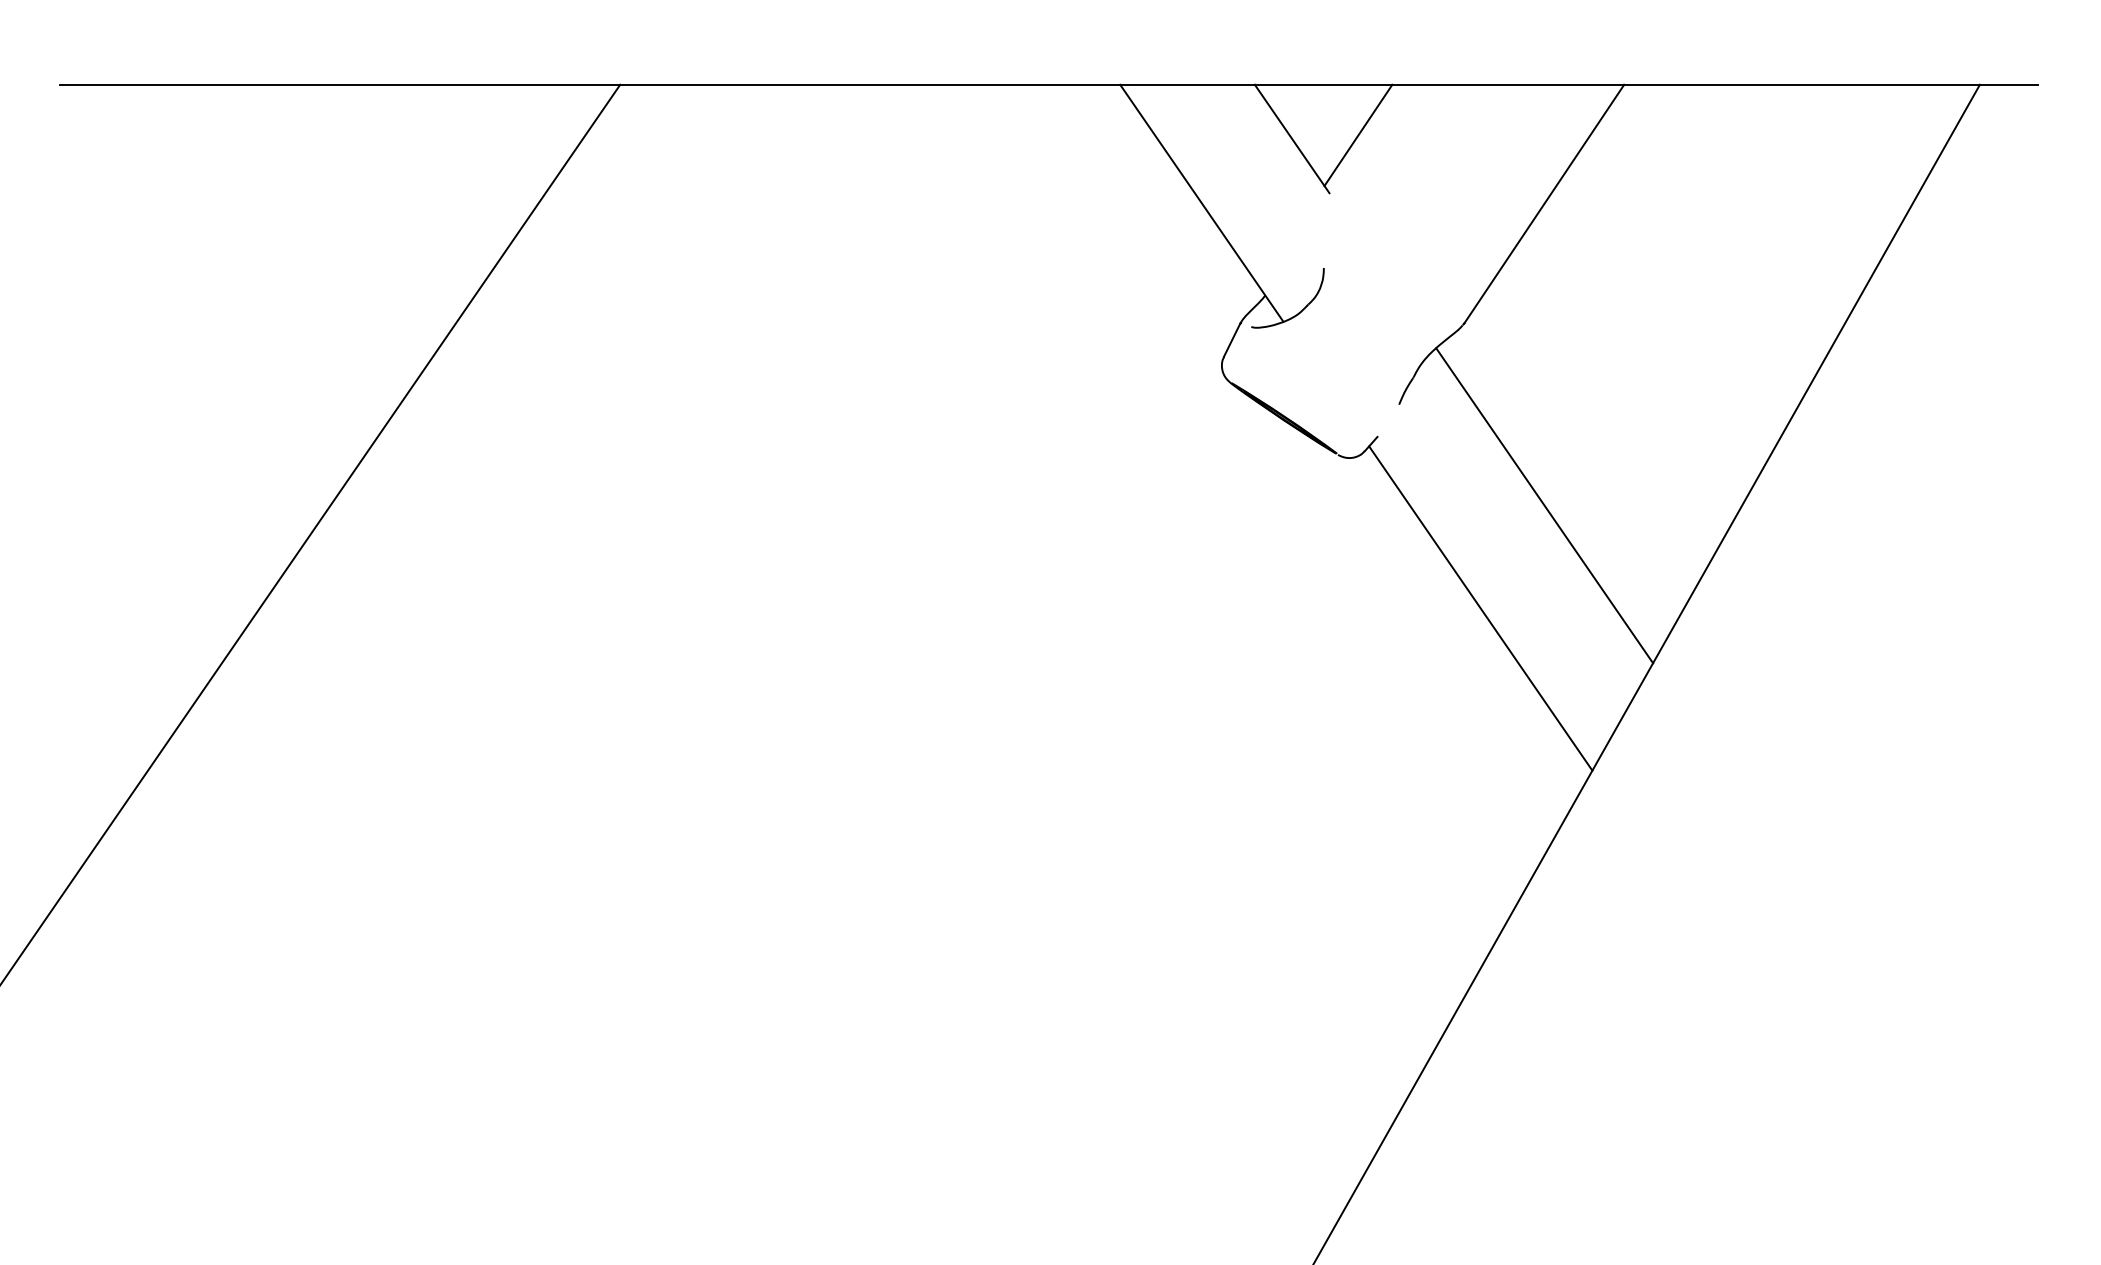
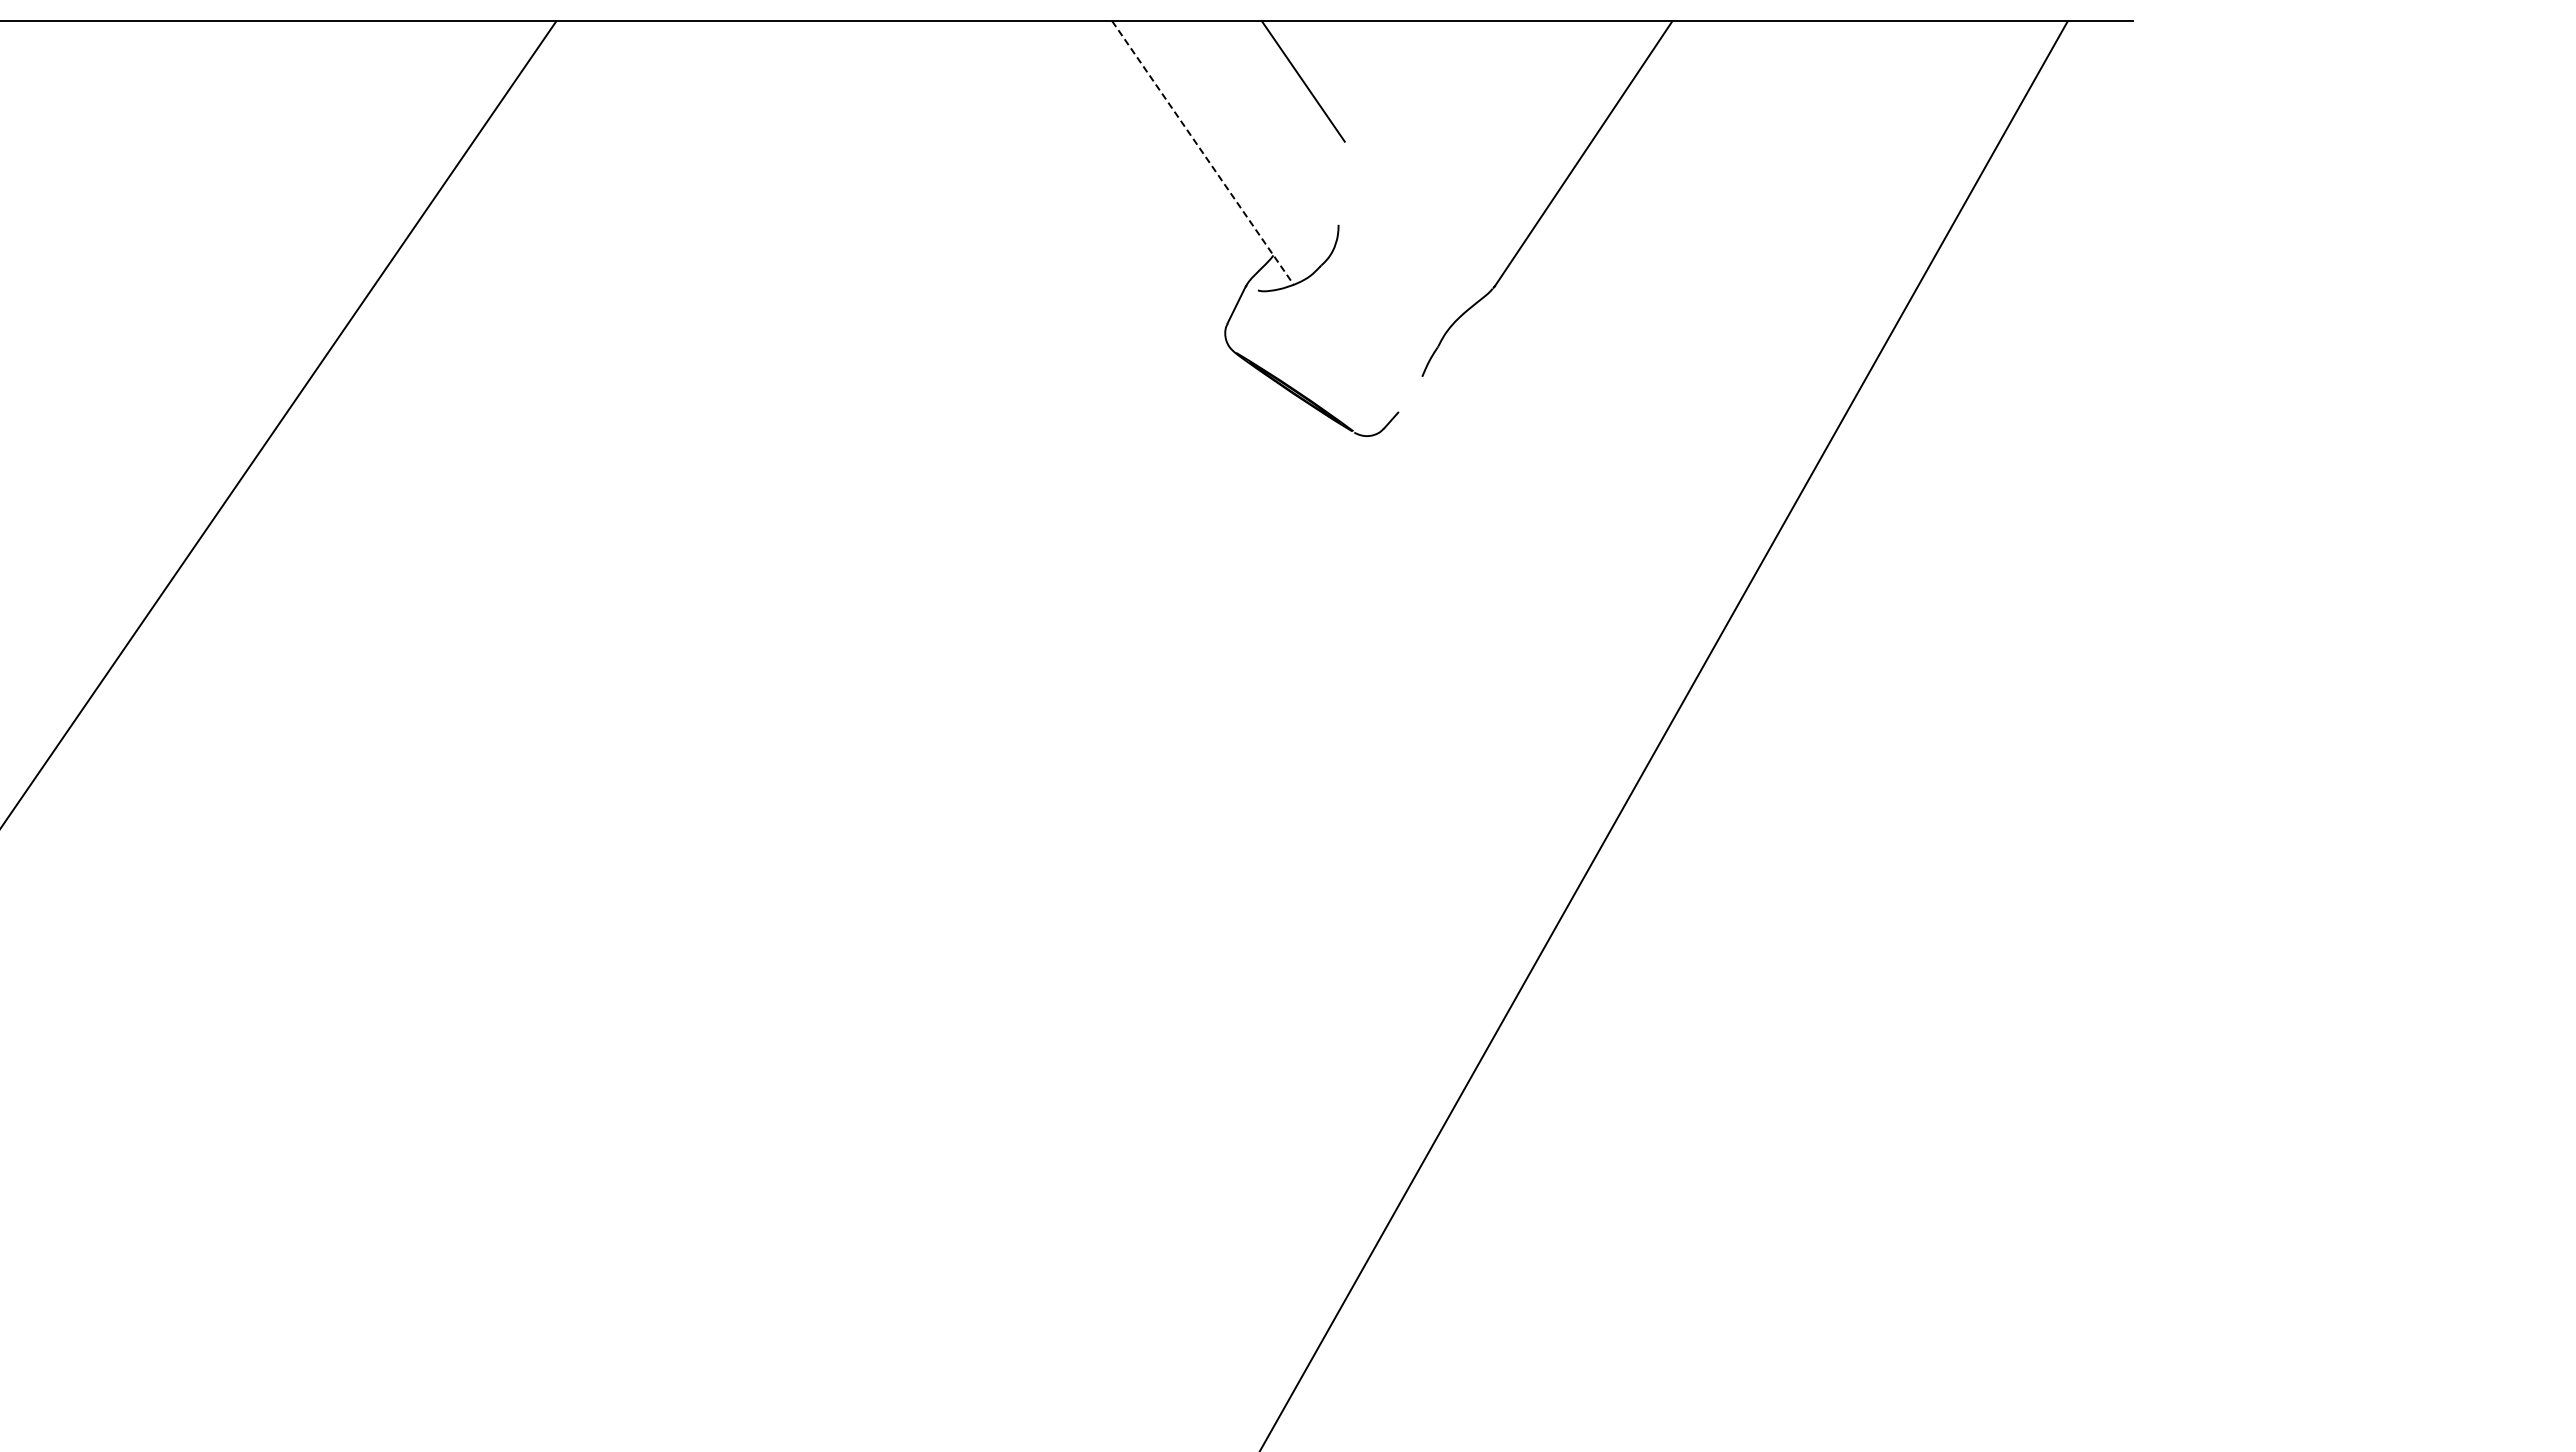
line: (1357, 135) -> (1376, 77), removed
line: (1201, 202) -> (1202, 152), solid -> dashed
line: (1544, 506) -> (1583, 489), removed
line: (1480, 608) -> (1512, 603), removed

